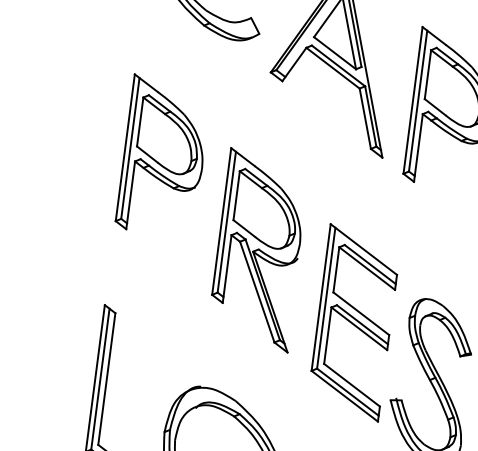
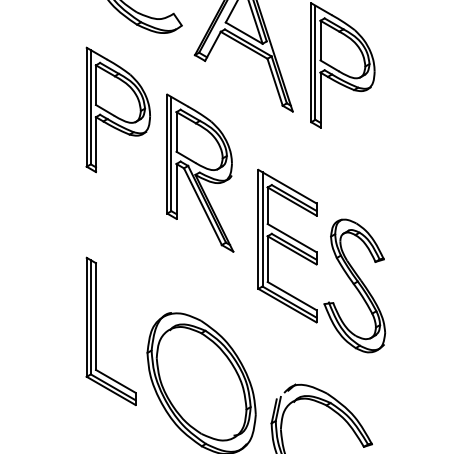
part: (162, 155) -> (117, 109), moved
part: (259, 249) -> (200, 172), moved

